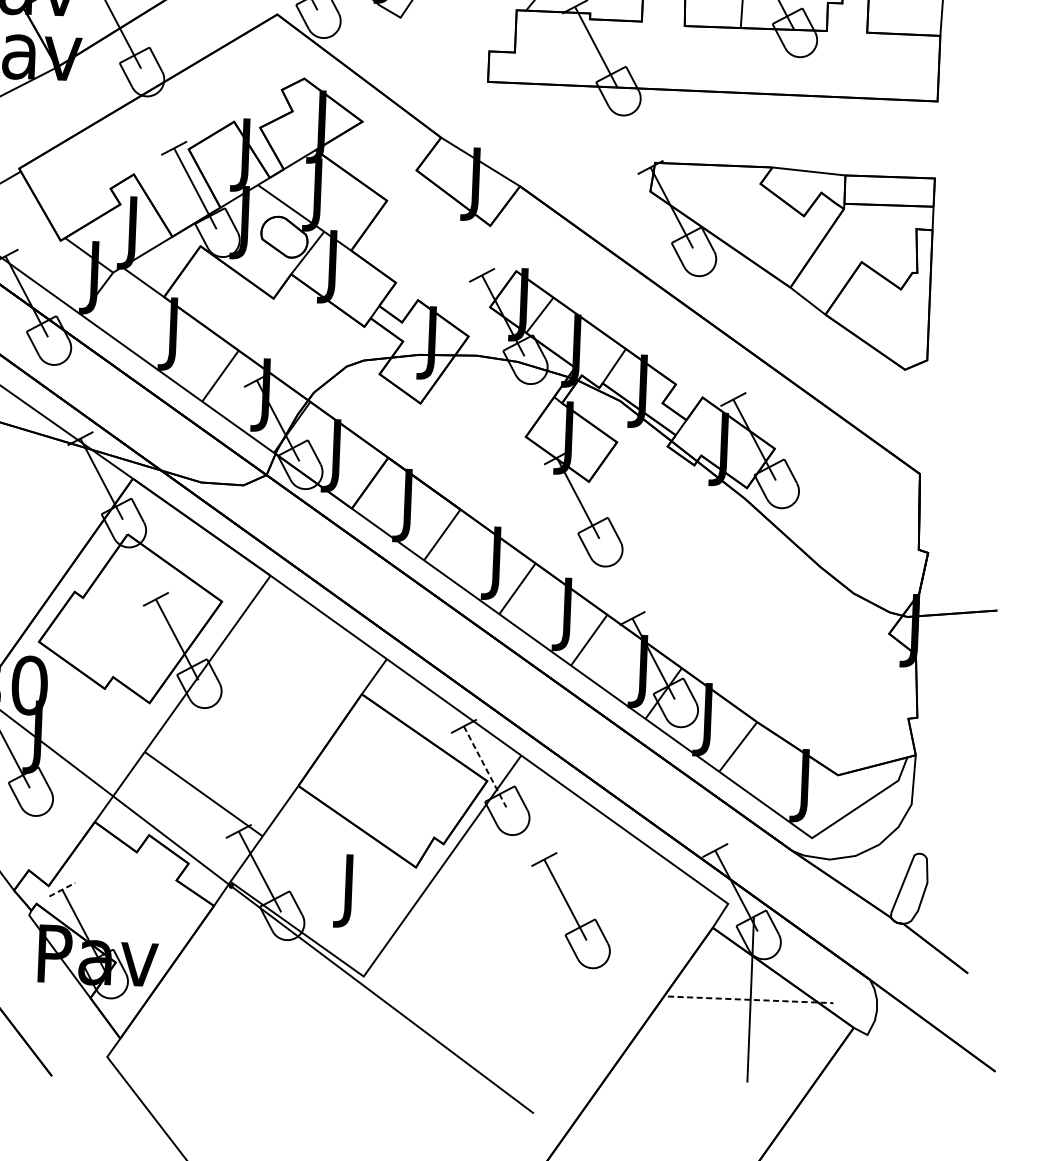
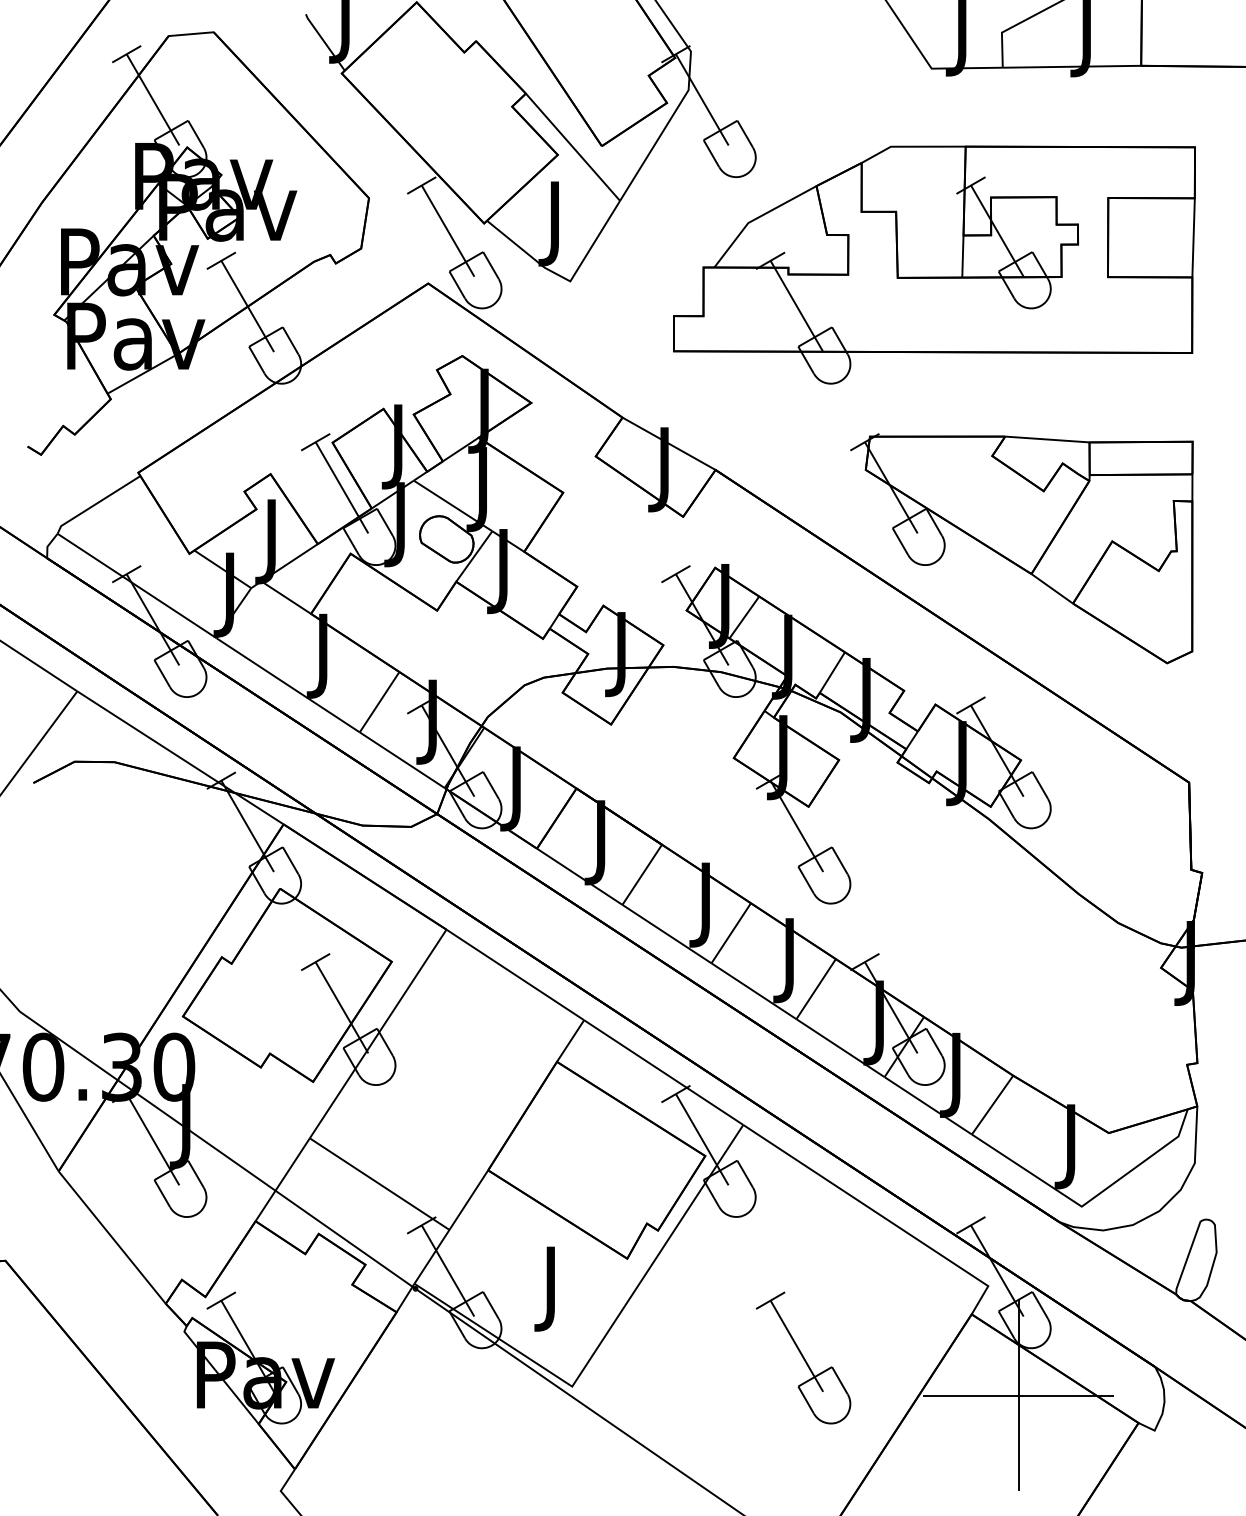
line: (485, 766) -> (702, 1139), dashed -> solid
line: (62, 889) -> (221, 1300), dashed -> solid
part: (570, 910) -> (803, 1357), moved
line: (751, 999) -> (1019, 1395), dashed -> solid

